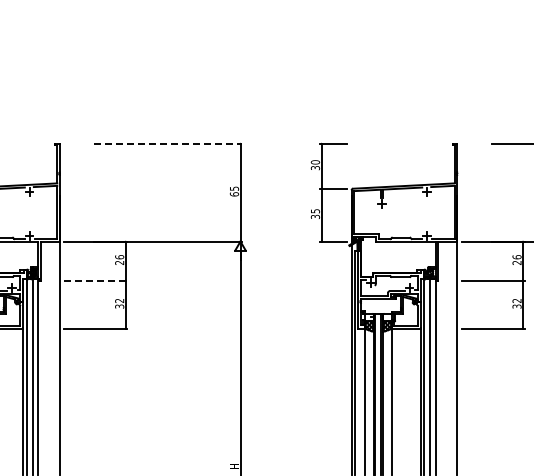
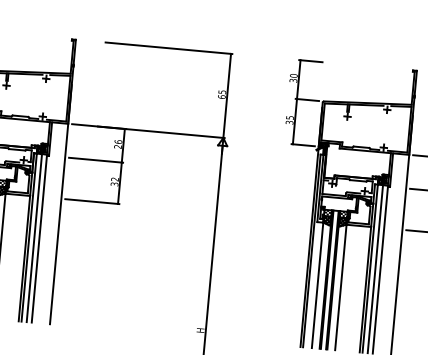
line: (168, 143) -> (169, 48), dashed -> solid
line: (96, 280) -> (96, 160), dashed -> solid

